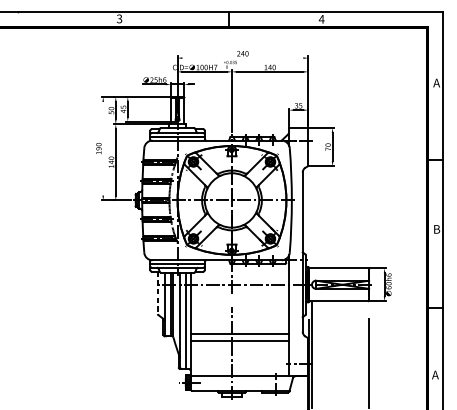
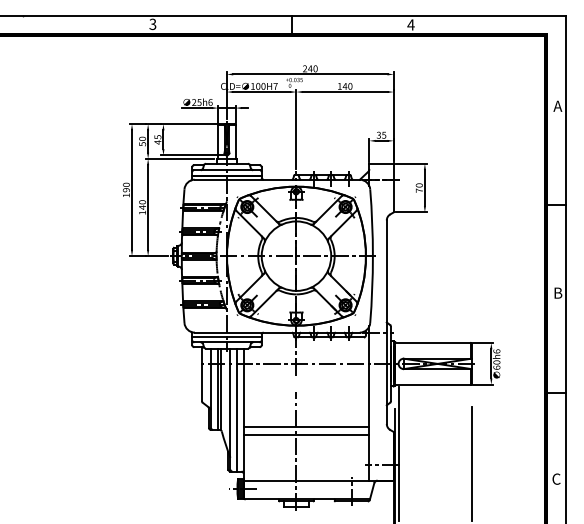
line: (242, 58) -> (310, 74), added
line: (103, 148) -> (132, 189), added
line: (157, 293) -> (201, 374), dashed -> solid
text: (434, 374) -> (555, 478), A -> C

